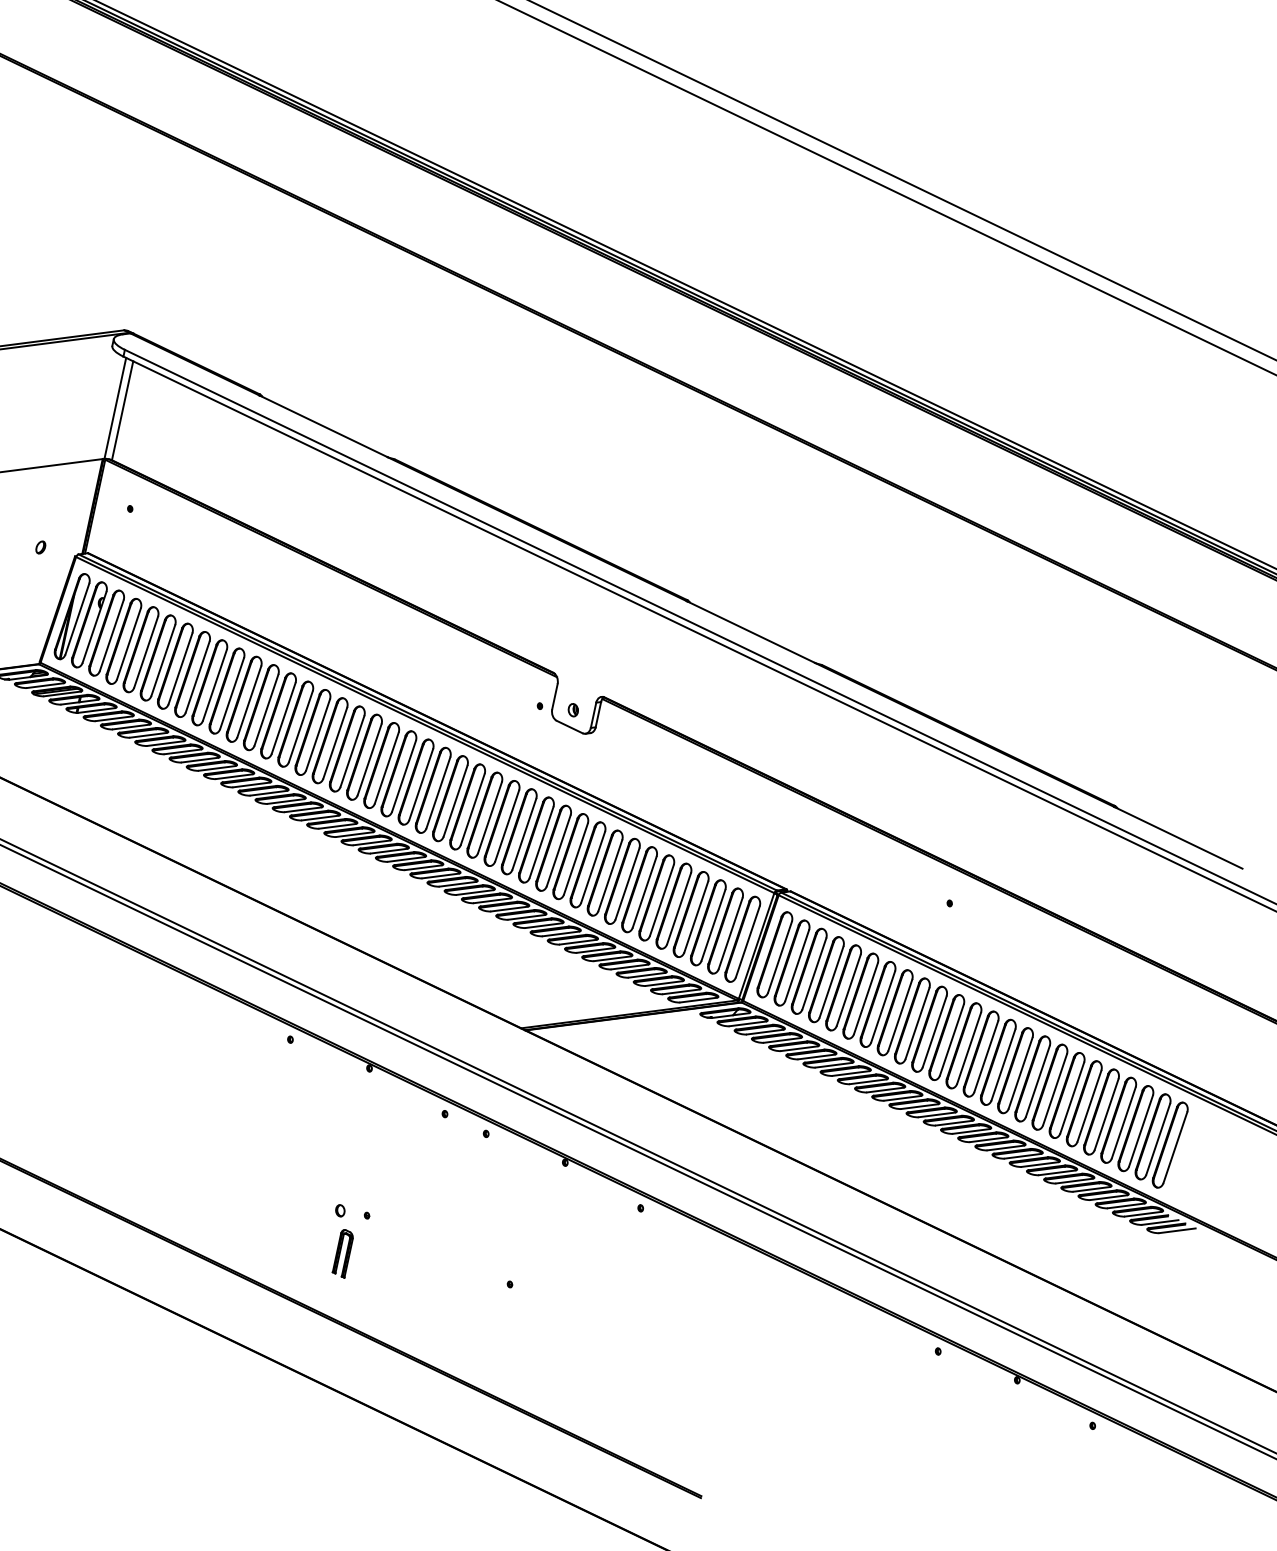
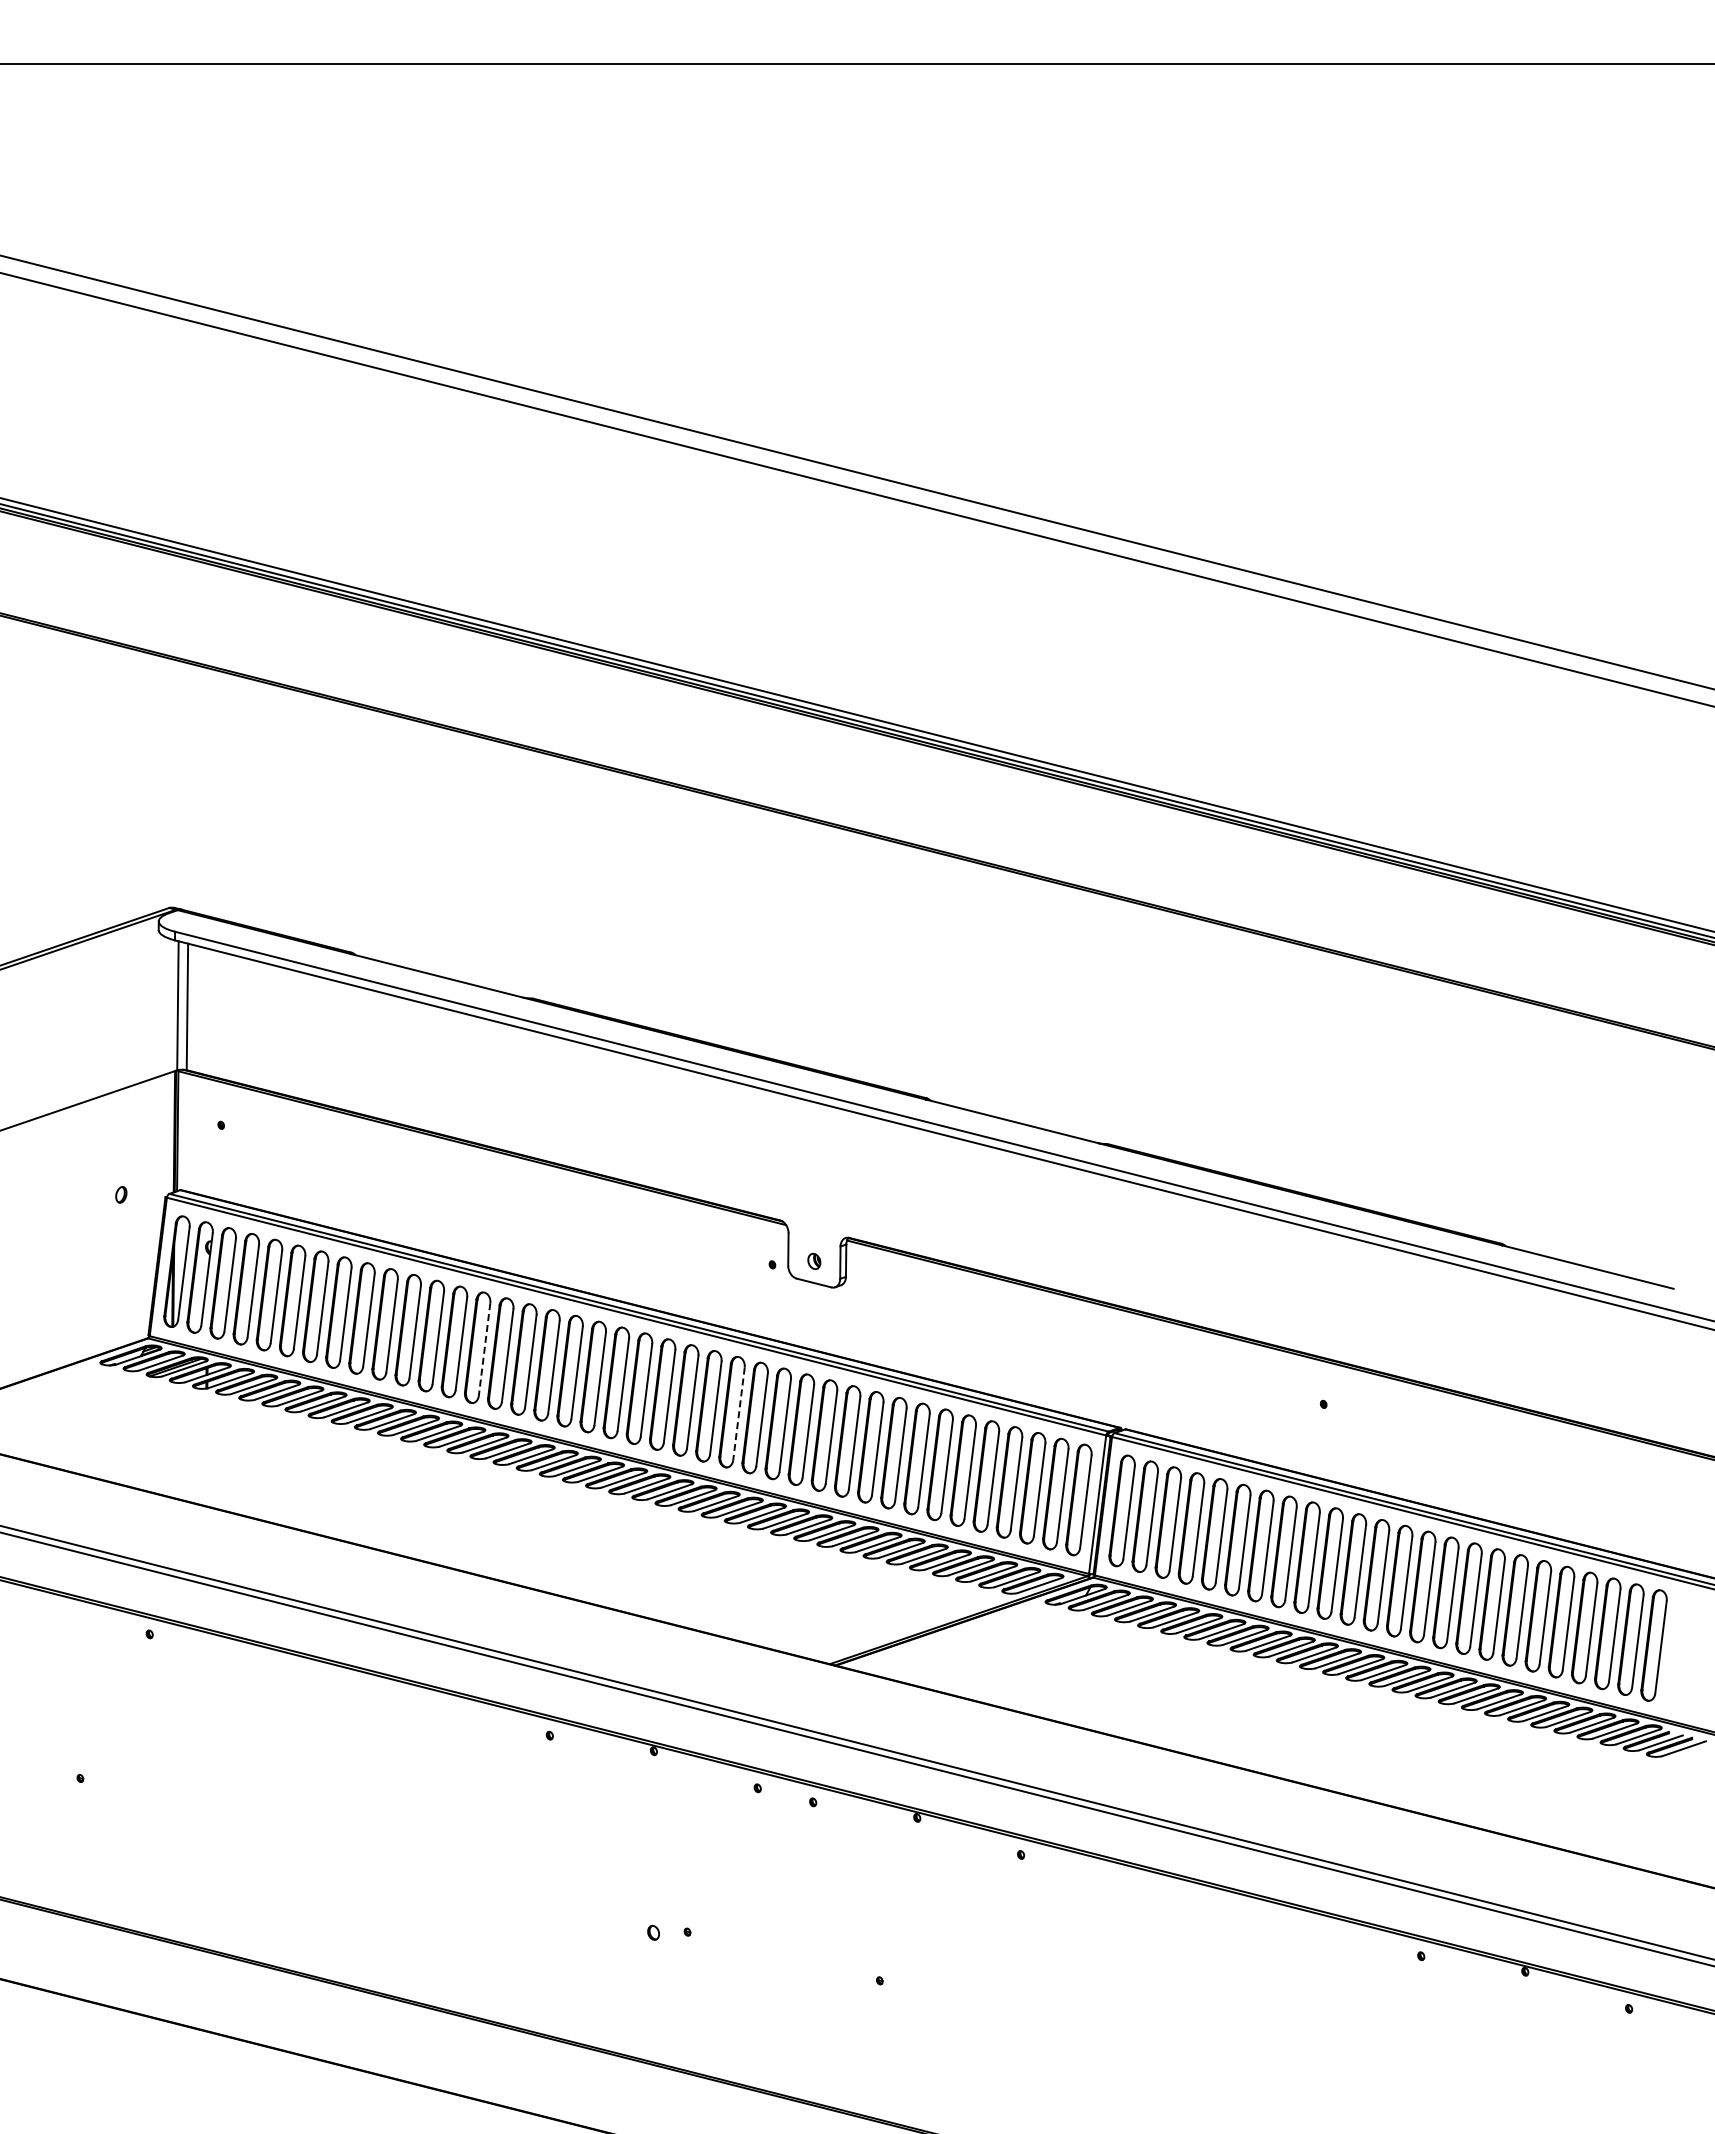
line: (300, 726) -> (484, 1349), solid -> dashed
line: (489, 817) -> (738, 1413), solid -> dashed
part: (342, 1253) -> (667, 1984), removed

